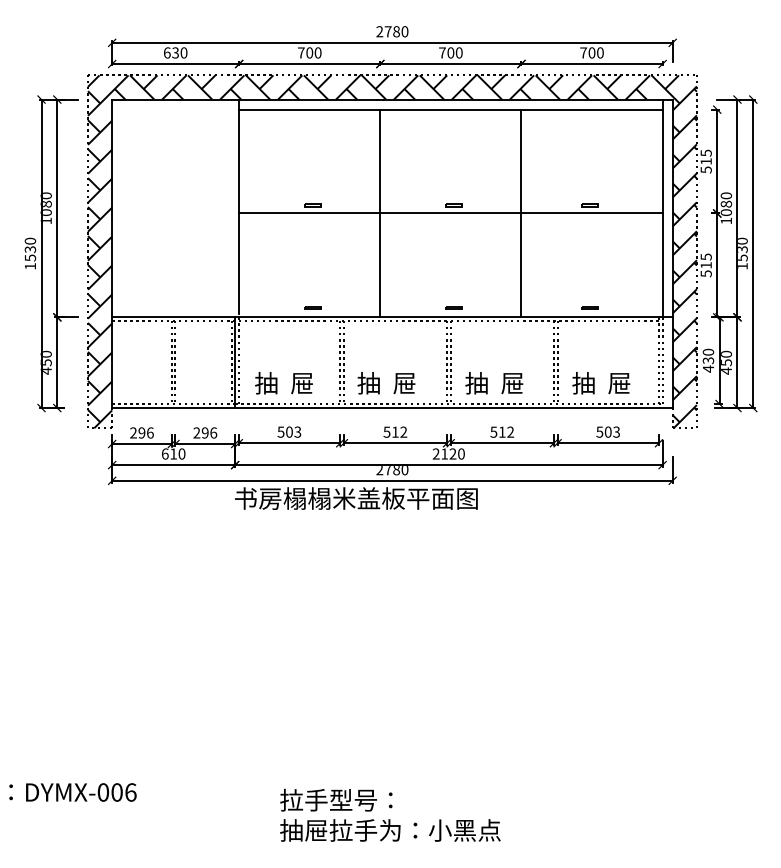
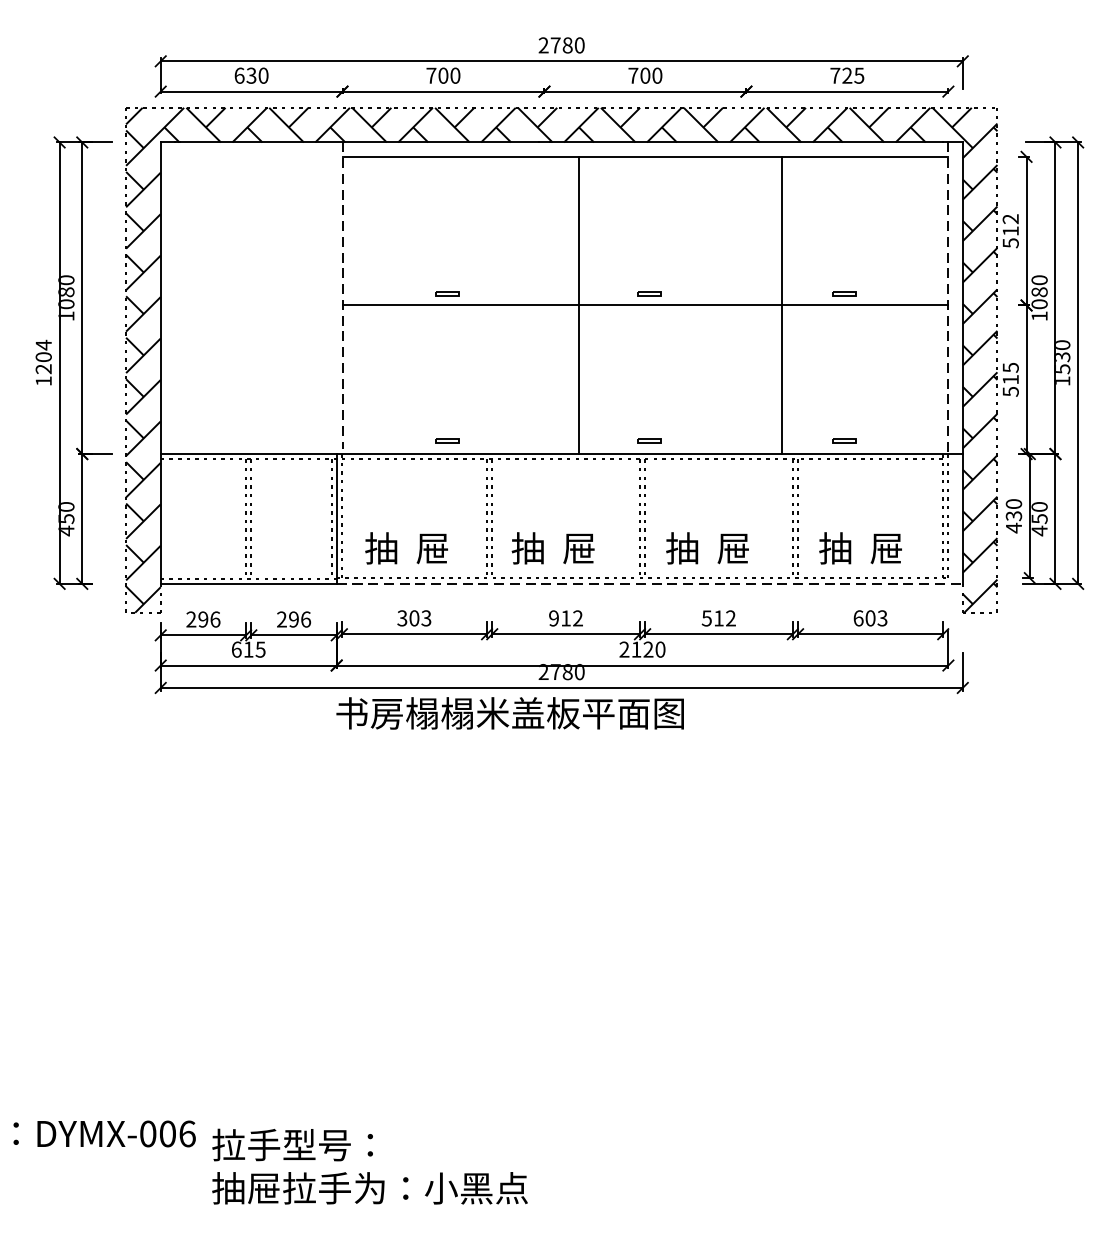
text: (595, 52) -> (852, 75), 700 -> 725
text: (705, 152) -> (1009, 218), 515 -> 512
line: (239, 207) -> (342, 296), solid -> dashed
line: (662, 208) -> (948, 298), solid -> dashed
line: (380, 213) -> (579, 305), moved
line: (521, 213) -> (782, 305), moved
text: (30, 249) -> (43, 356), 1530 -> 1204
line: (453, 408) -> (649, 584), solid -> dashed
text: (281, 431) -> (403, 617), 503 -> 303
text: (386, 431) -> (553, 617), 512 -> 912
text: (599, 431) -> (858, 617), 503 -> 603
text: (181, 453) -> (259, 648), 610 -> 615
text: (390, 814) -> (370, 1165), moved

